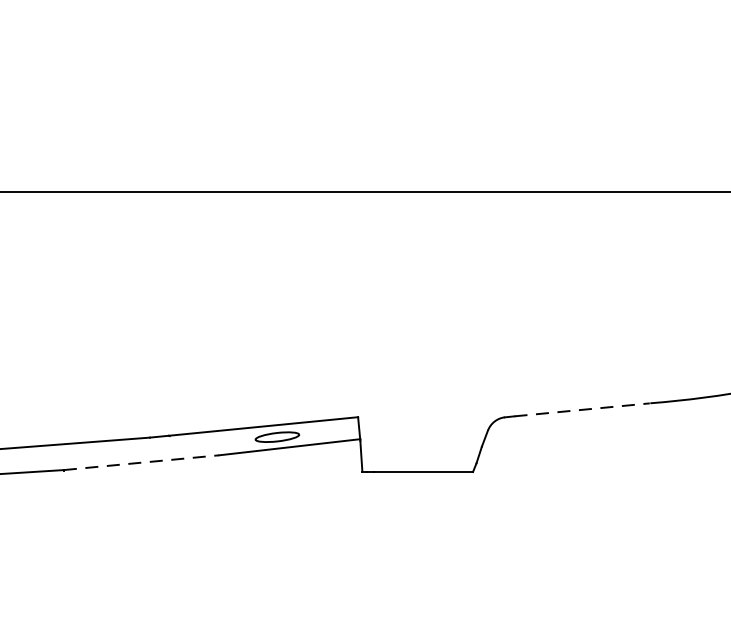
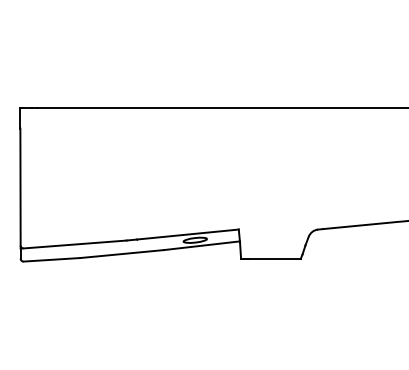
line: (582, 409) -> (359, 225), dashed -> solid
line: (142, 463) -> (122, 254), dashed -> solid

